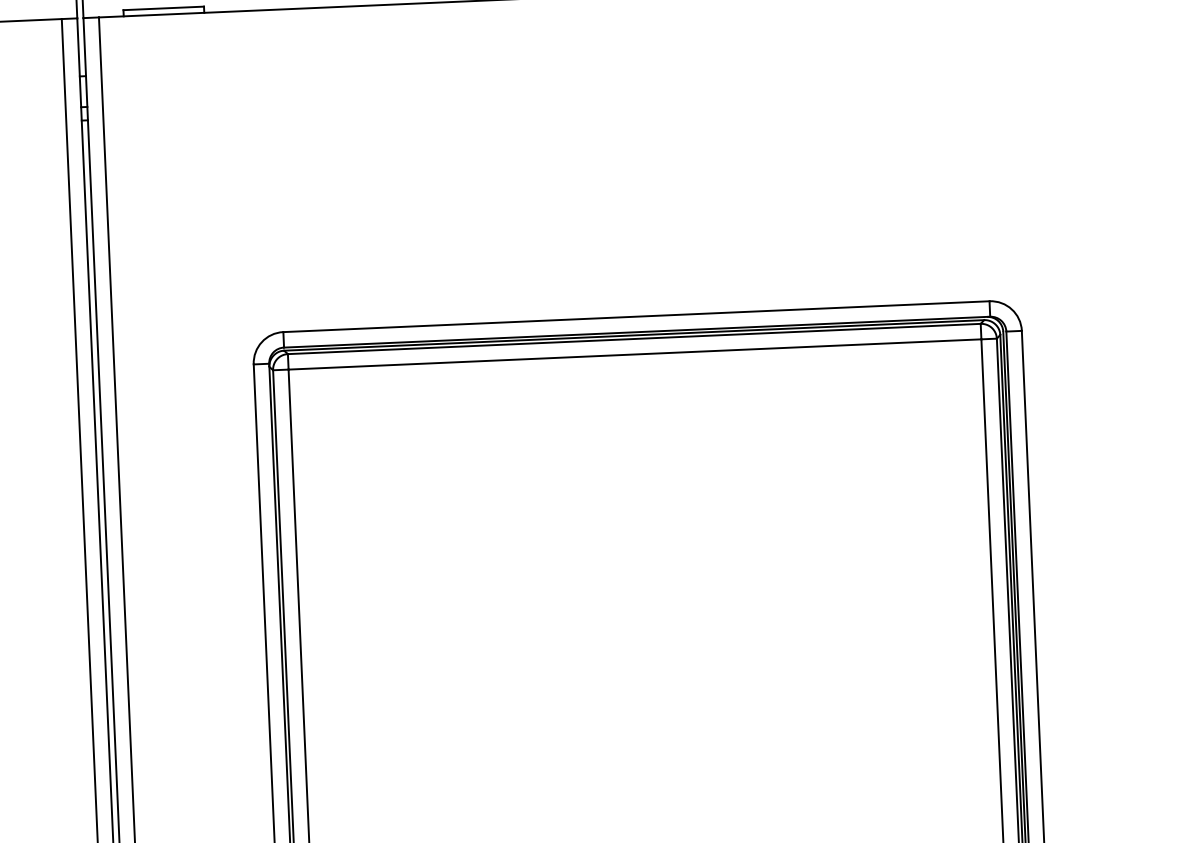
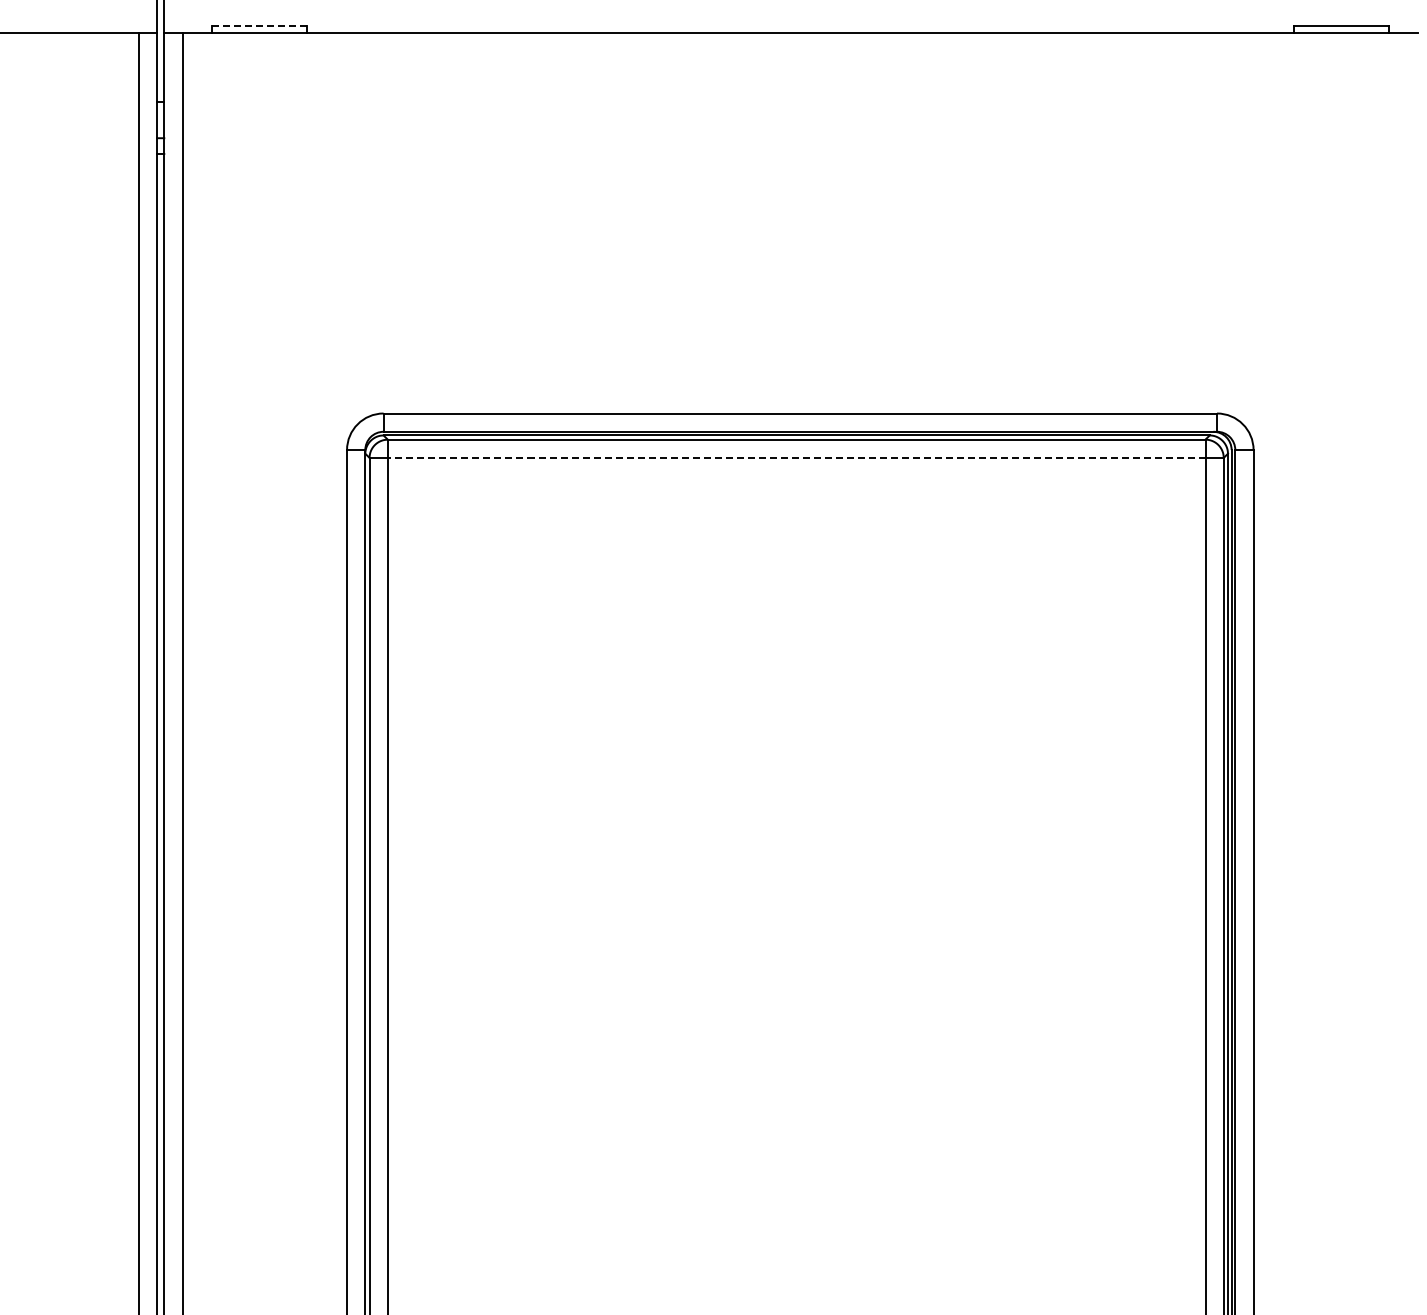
line: (163, 8) -> (259, 26), solid -> dashed
line: (634, 354) -> (796, 457), solid -> dashed

